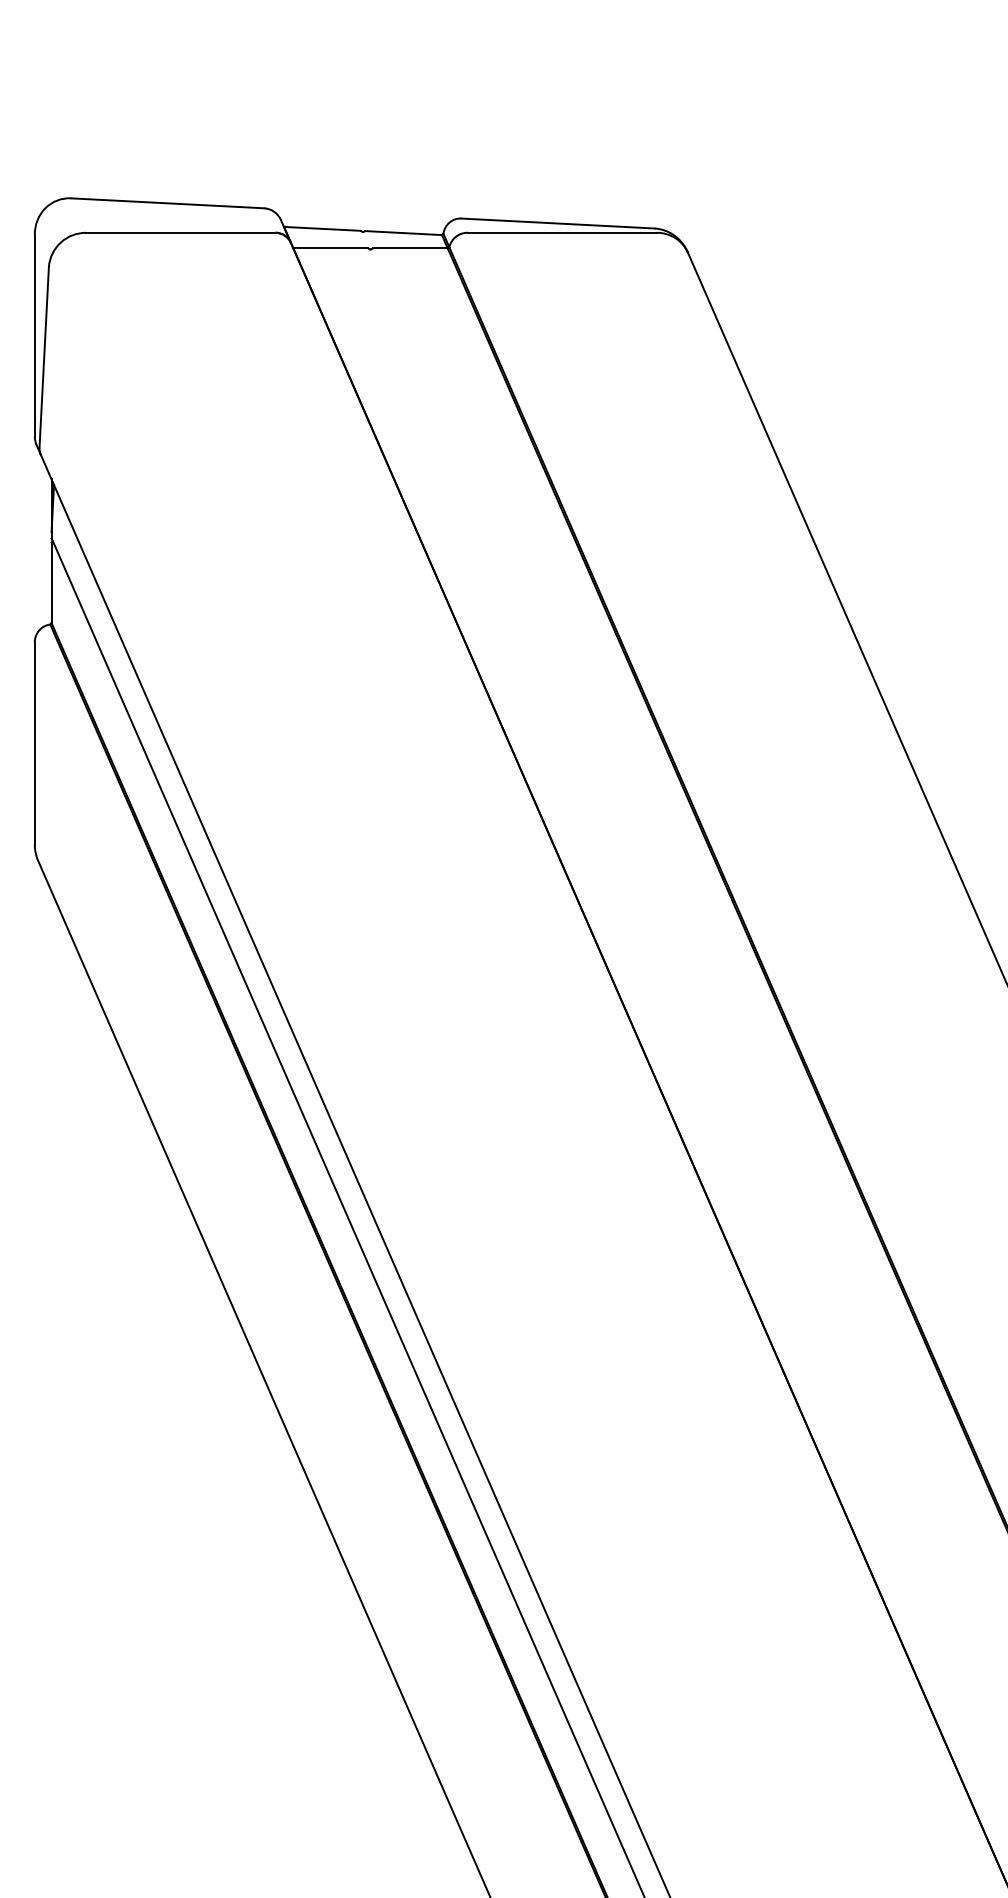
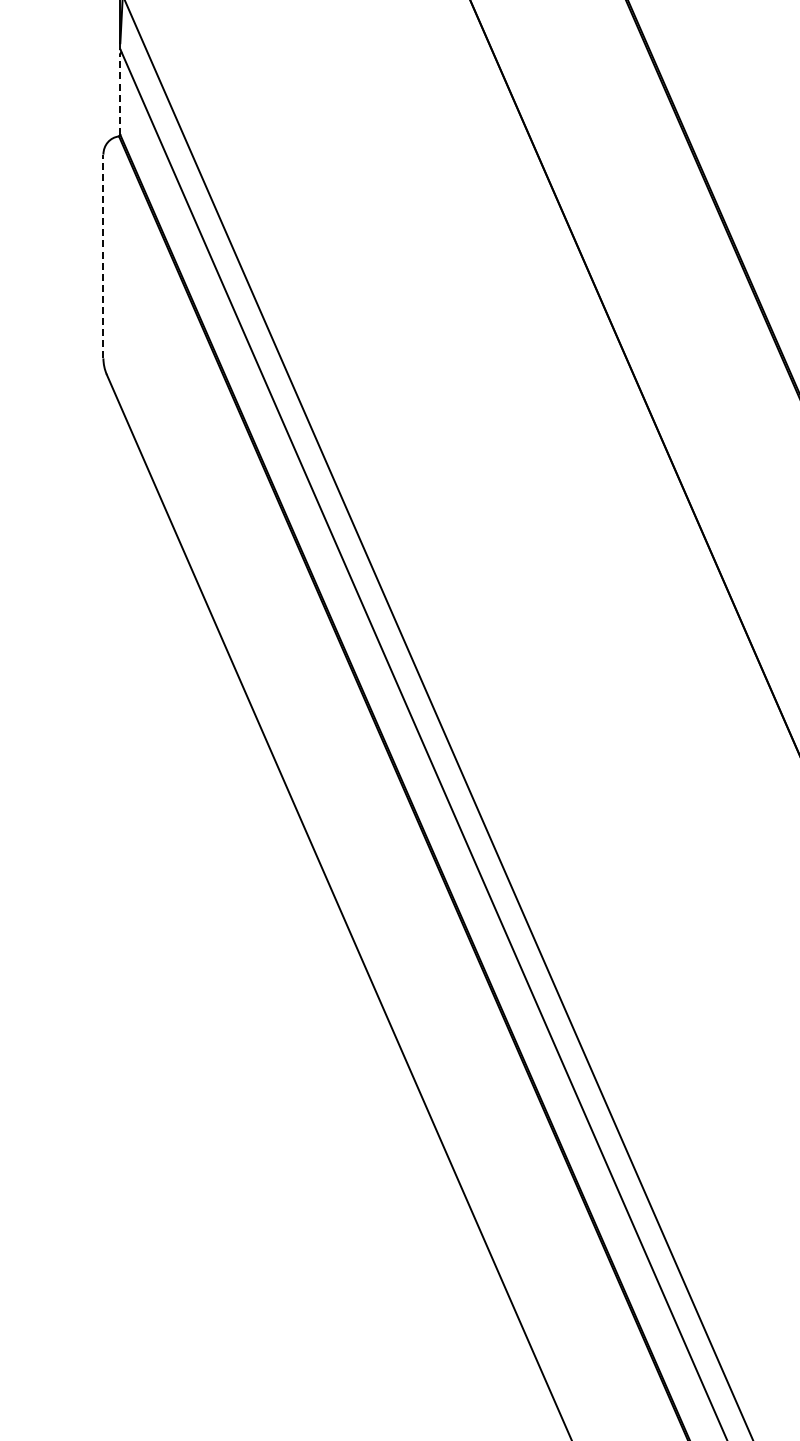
line: (51, 583) -> (120, 95), solid -> dashed
line: (34, 743) -> (103, 256), solid -> dashed

